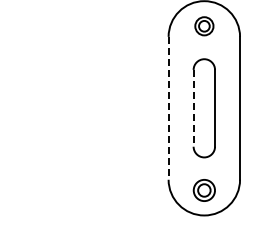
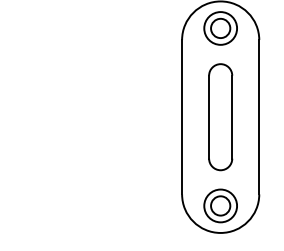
part: (204, 26) -> (220, 28), size x1.67
line: (168, 108) -> (181, 117), dashed -> solid
line: (193, 108) -> (208, 117), dashed -> solid
part: (204, 190) -> (220, 205), size x1.43

